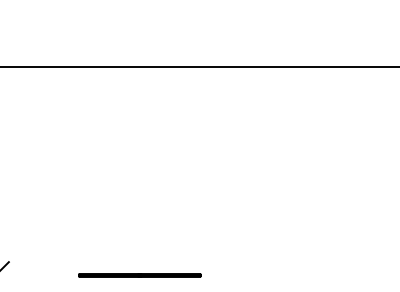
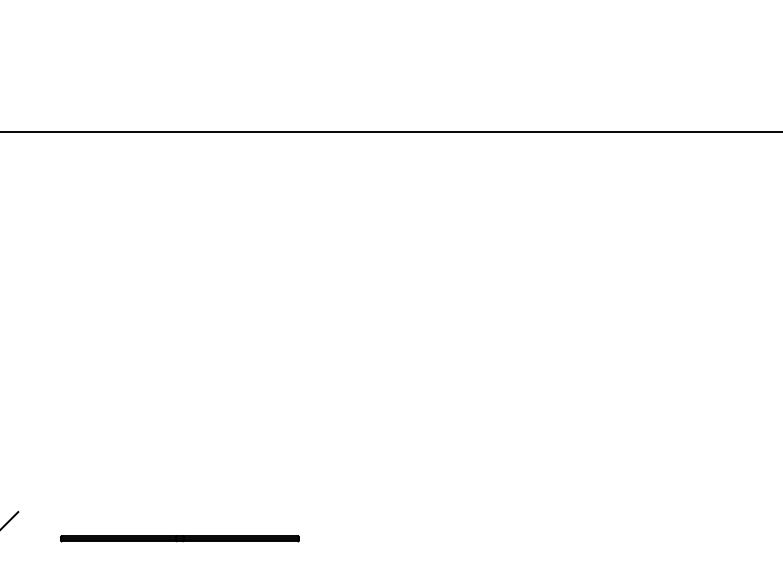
line: (139, 275) -> (179, 538), moved

